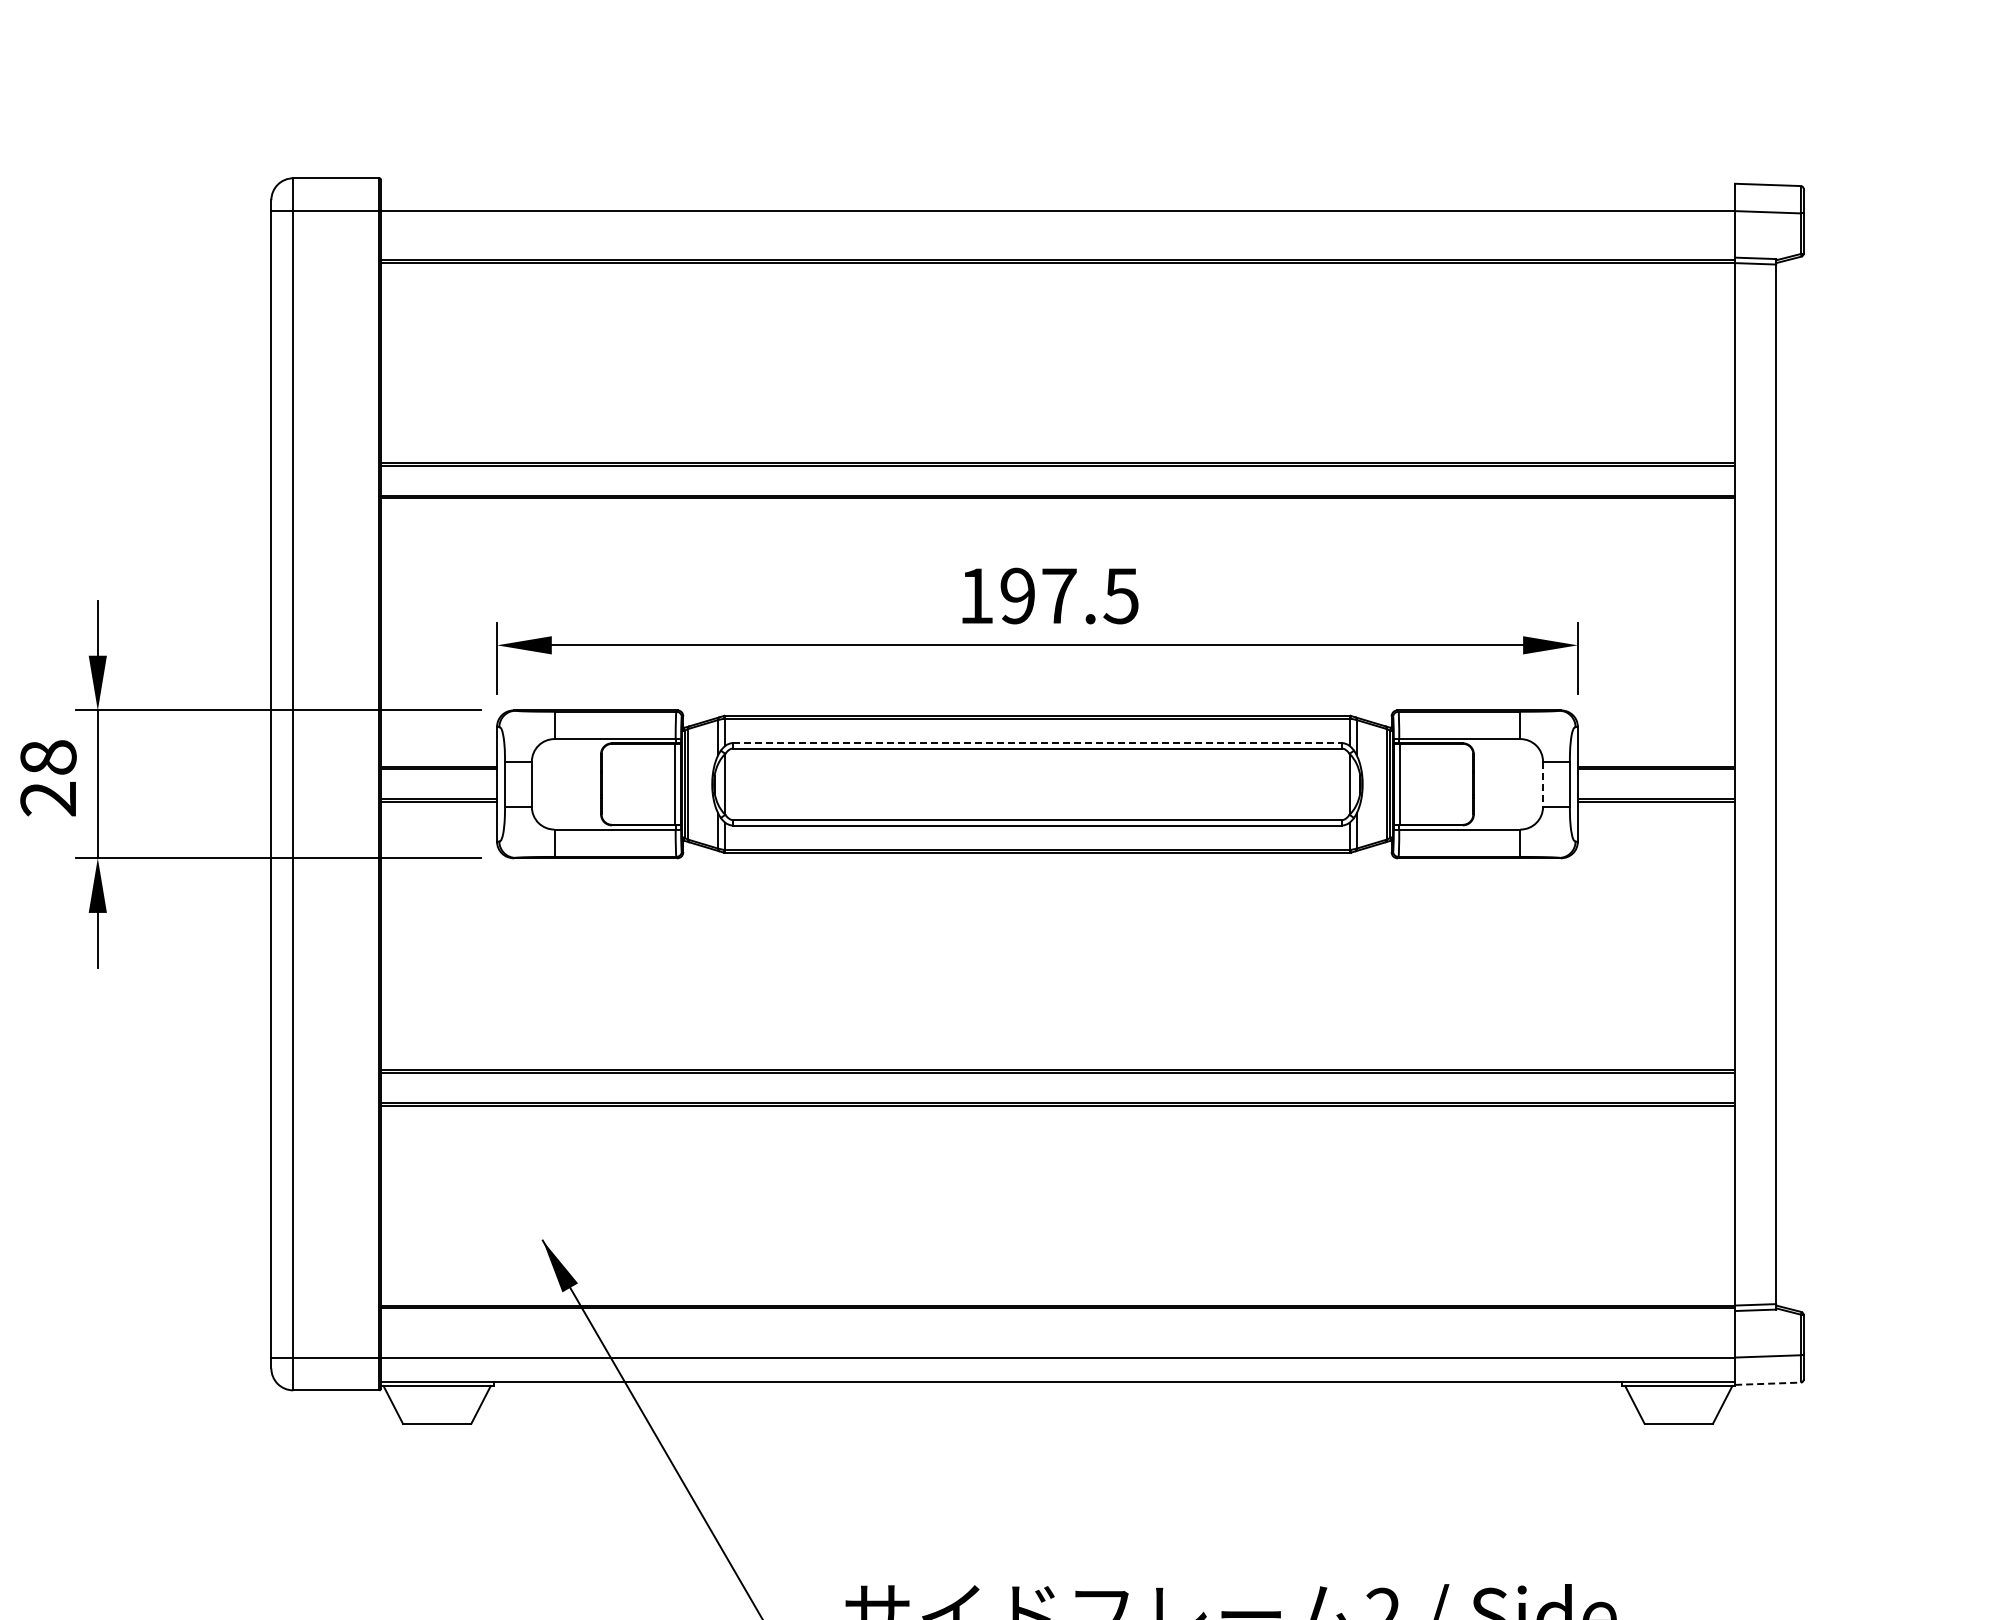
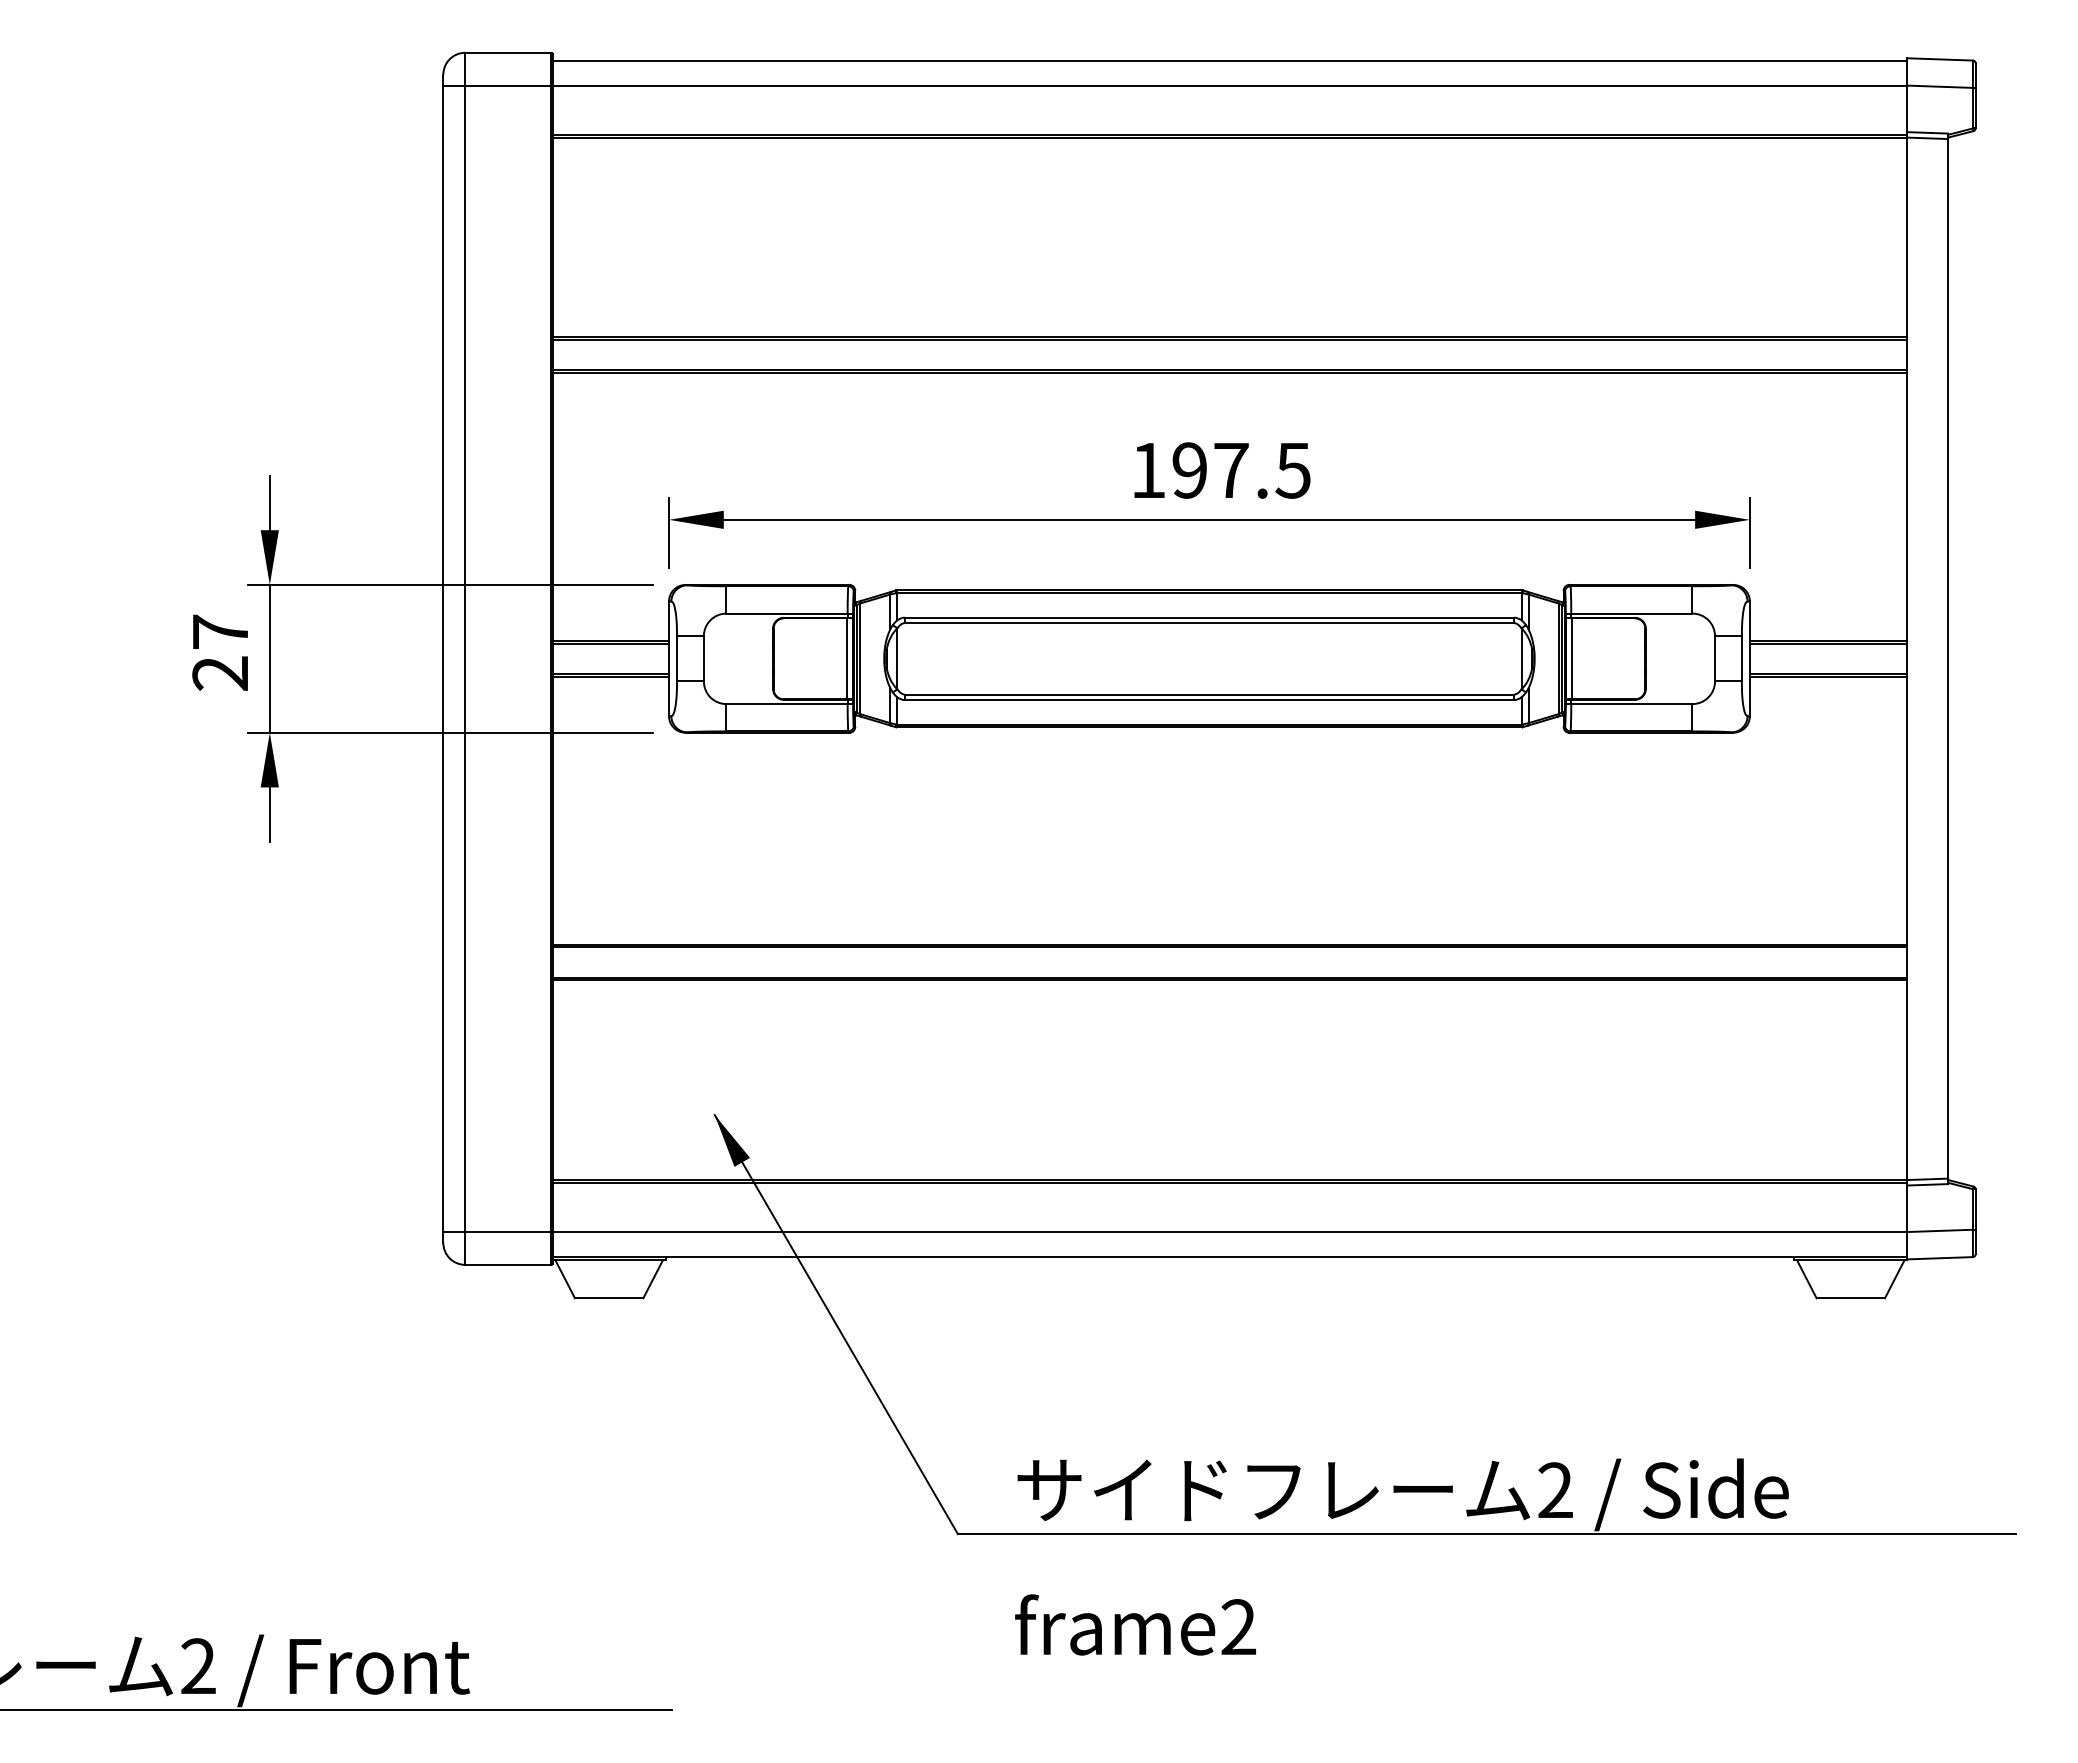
line: (1057, 187) -> (1229, 61), added
line: (1037, 743) -> (1209, 617), dashed -> solid
text: (48, 757) -> (220, 631), 28 -> 27
line: (1543, 784) -> (1715, 658), dashed -> solid
line: (1768, 1384) -> (1940, 1258), dashed -> solid

